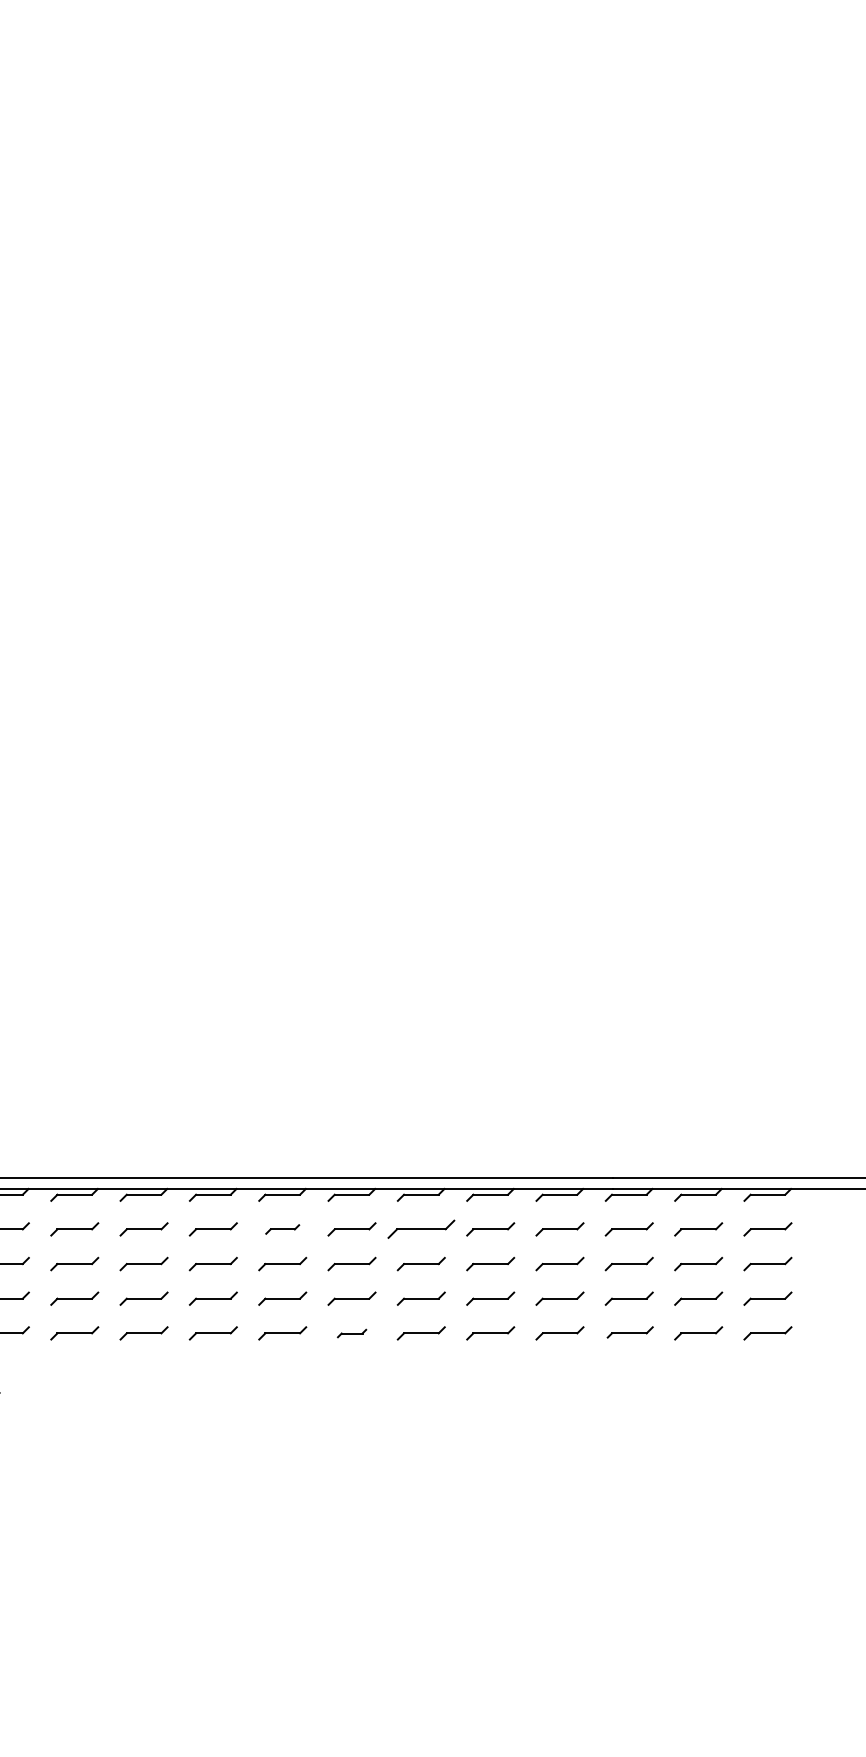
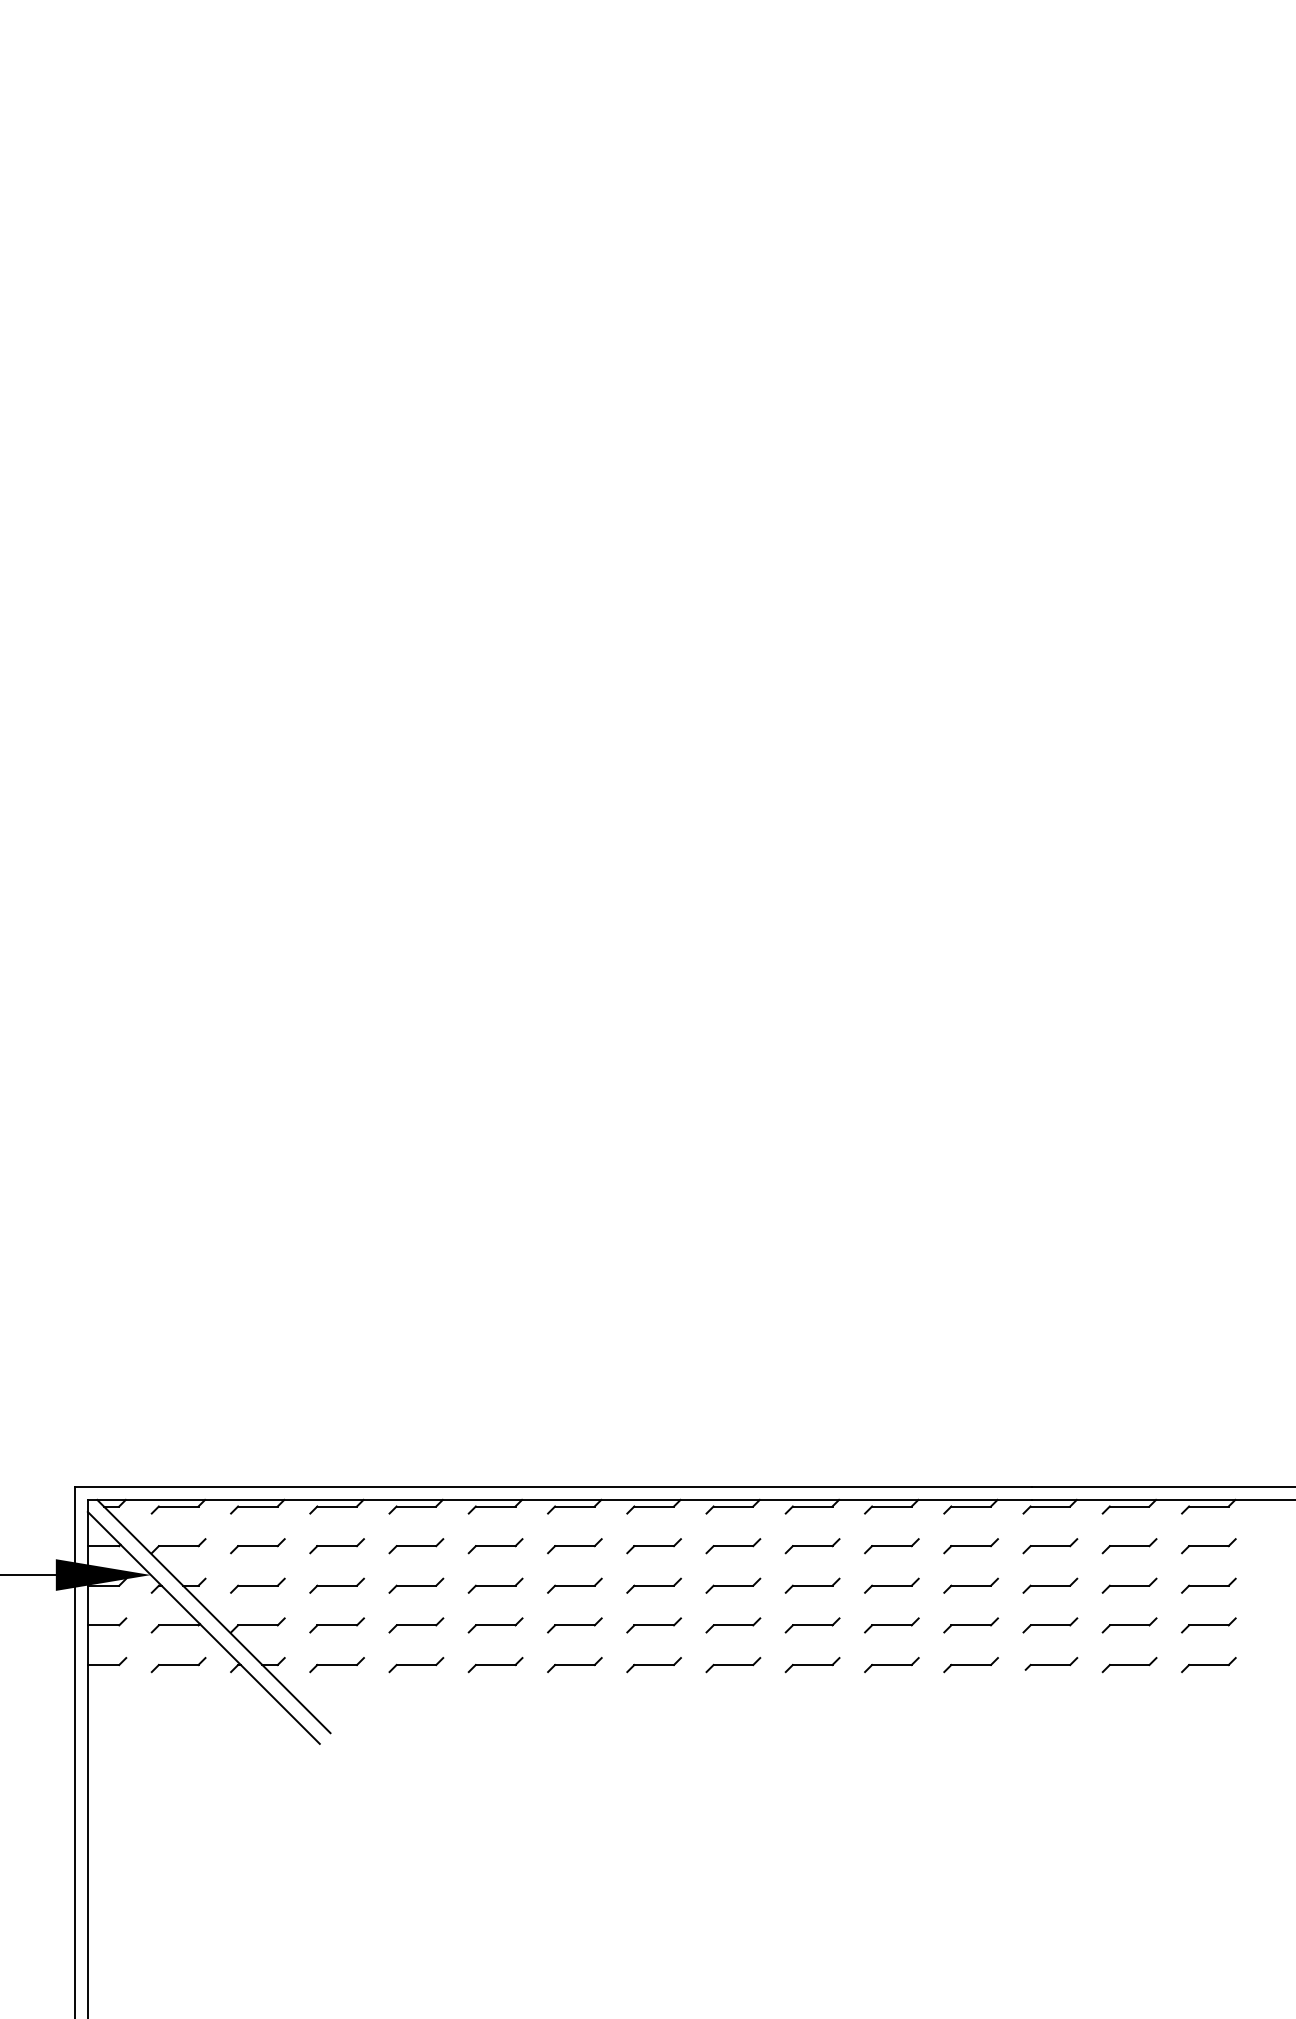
part: (282, 1229) -> (653, 1546), size x1.43
part: (421, 1229) -> (812, 1546), size x0.71
part: (352, 1333) -> (733, 1665), size x1.67

